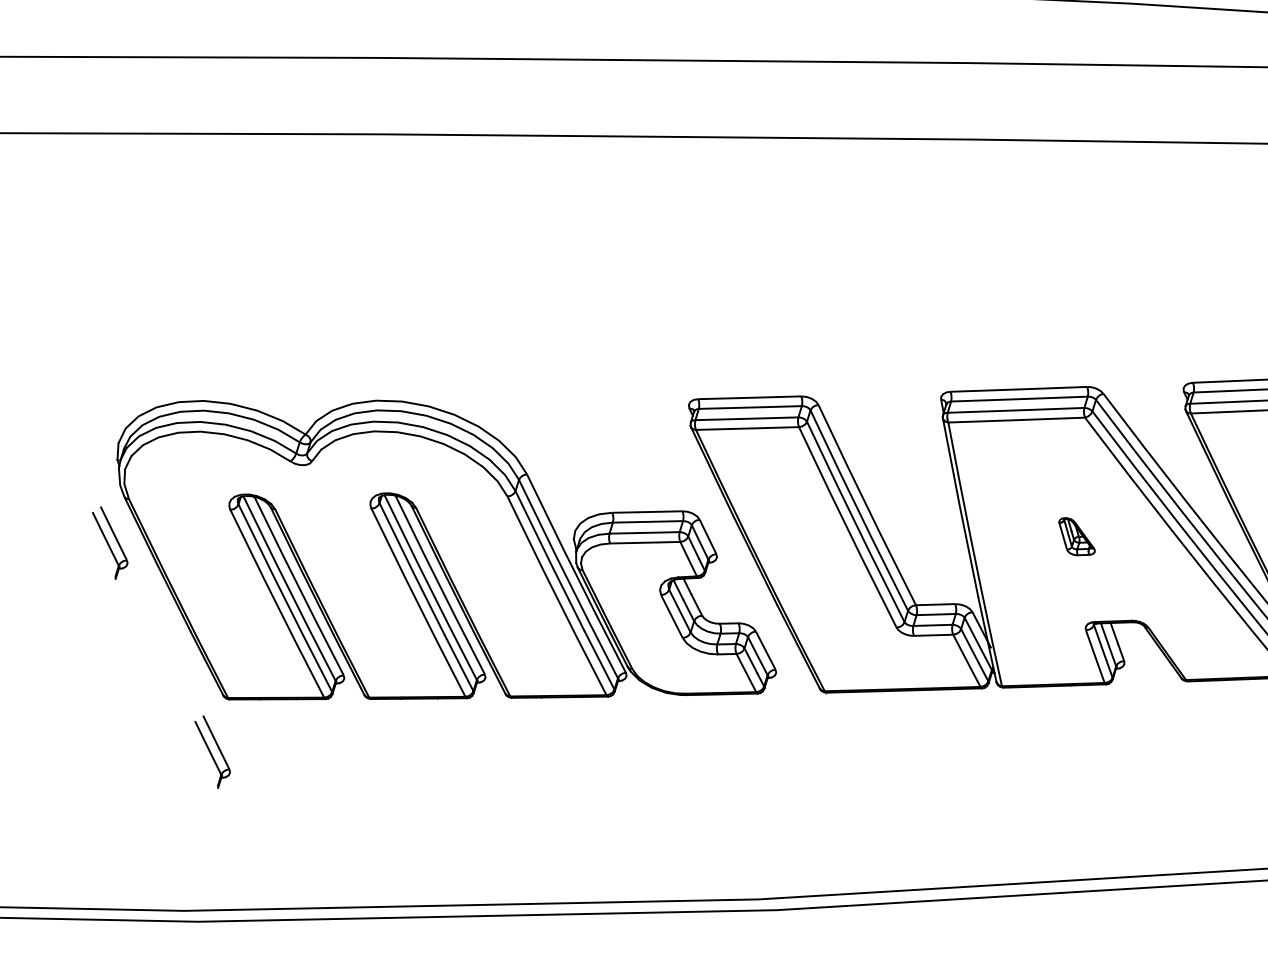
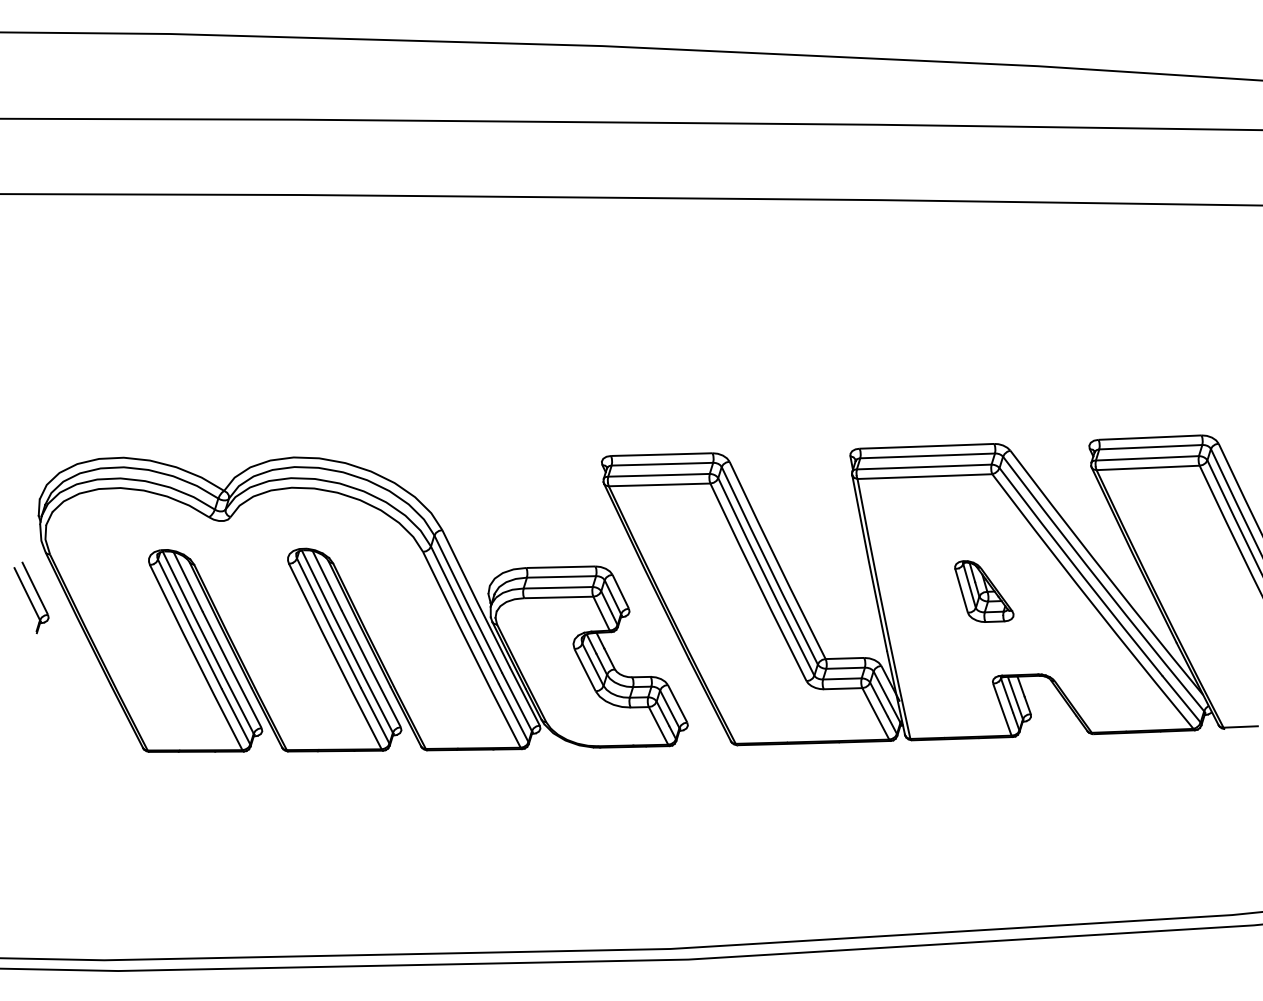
part: (1077, 536) -> (984, 591), size x1.67
part: (212, 751) -> (132, 803), removed

